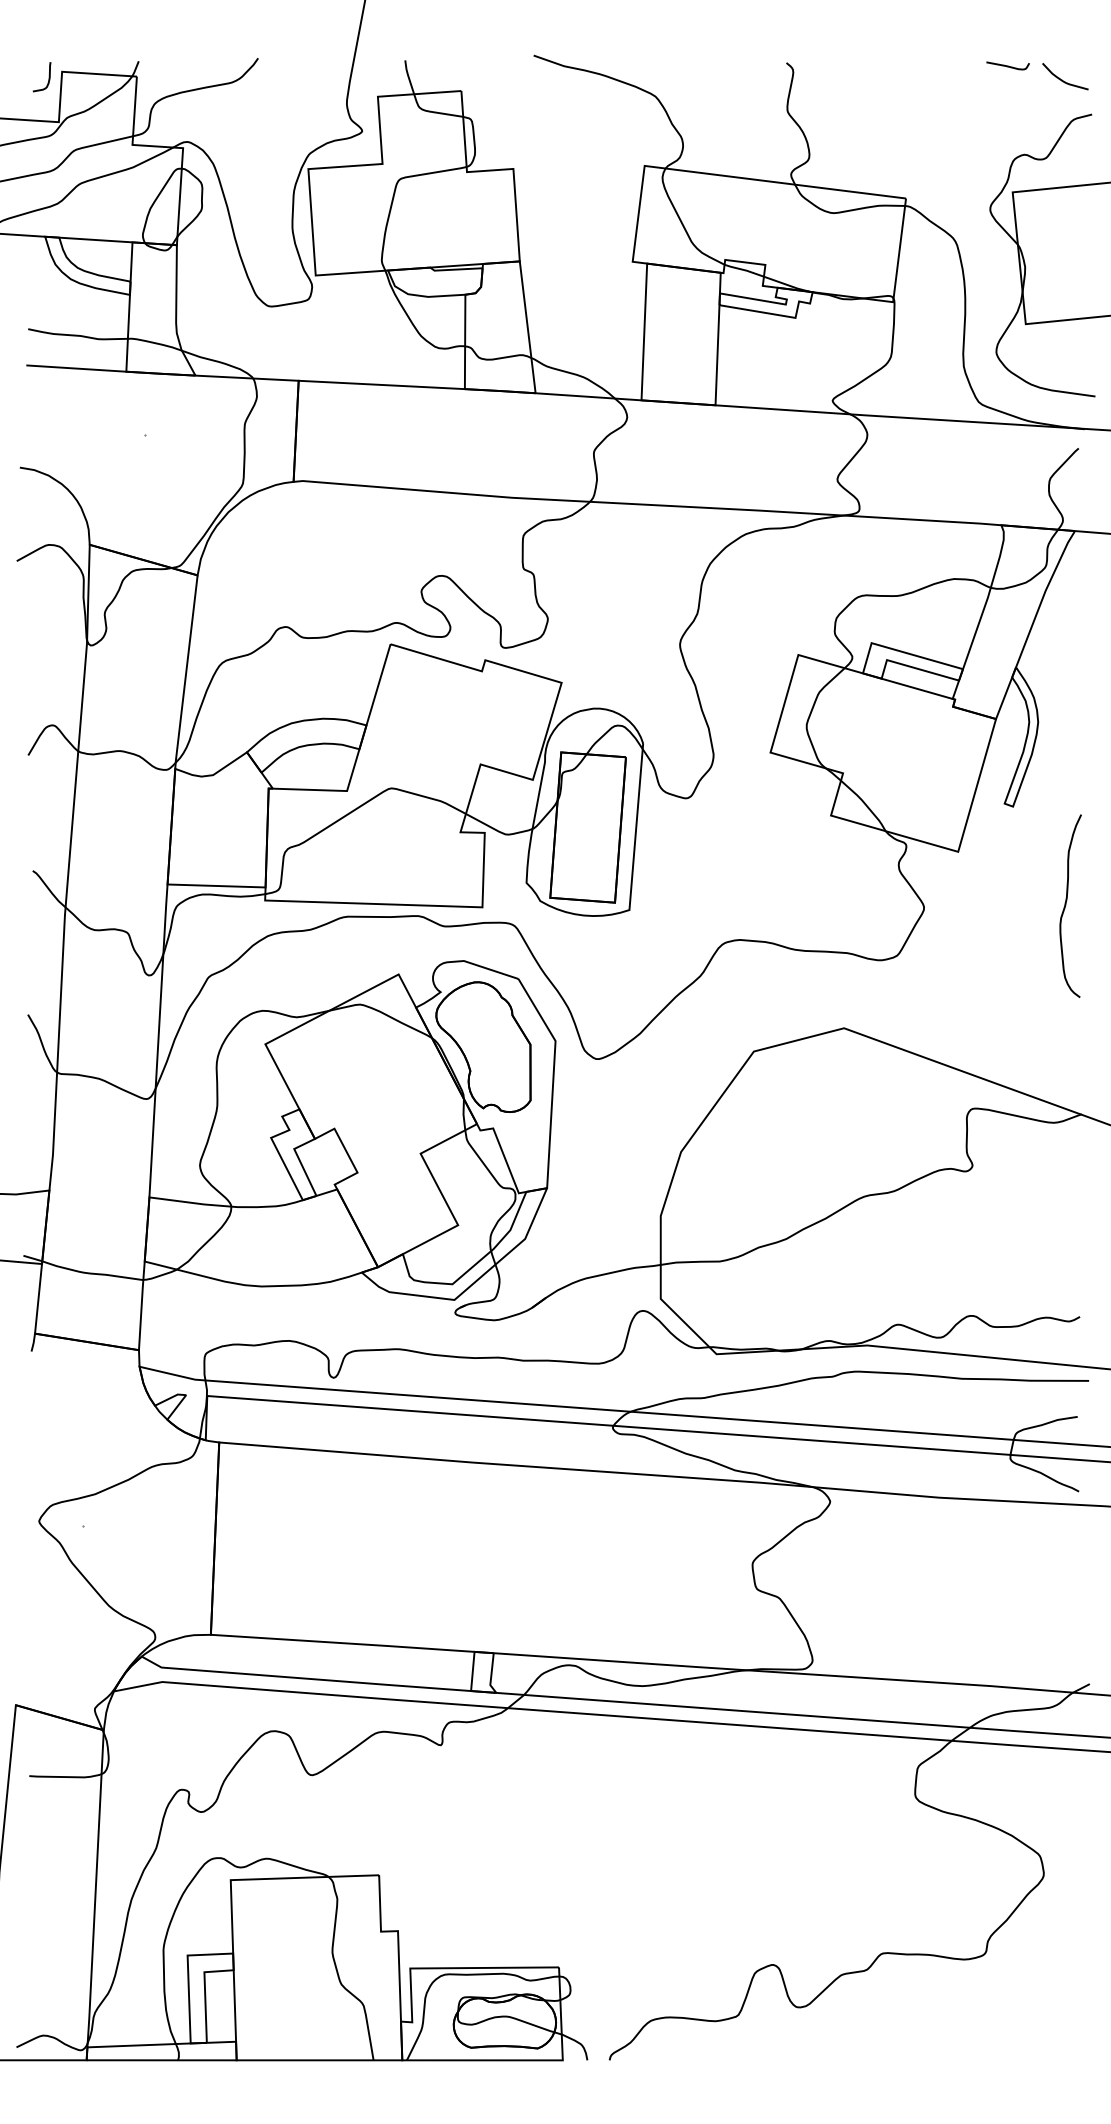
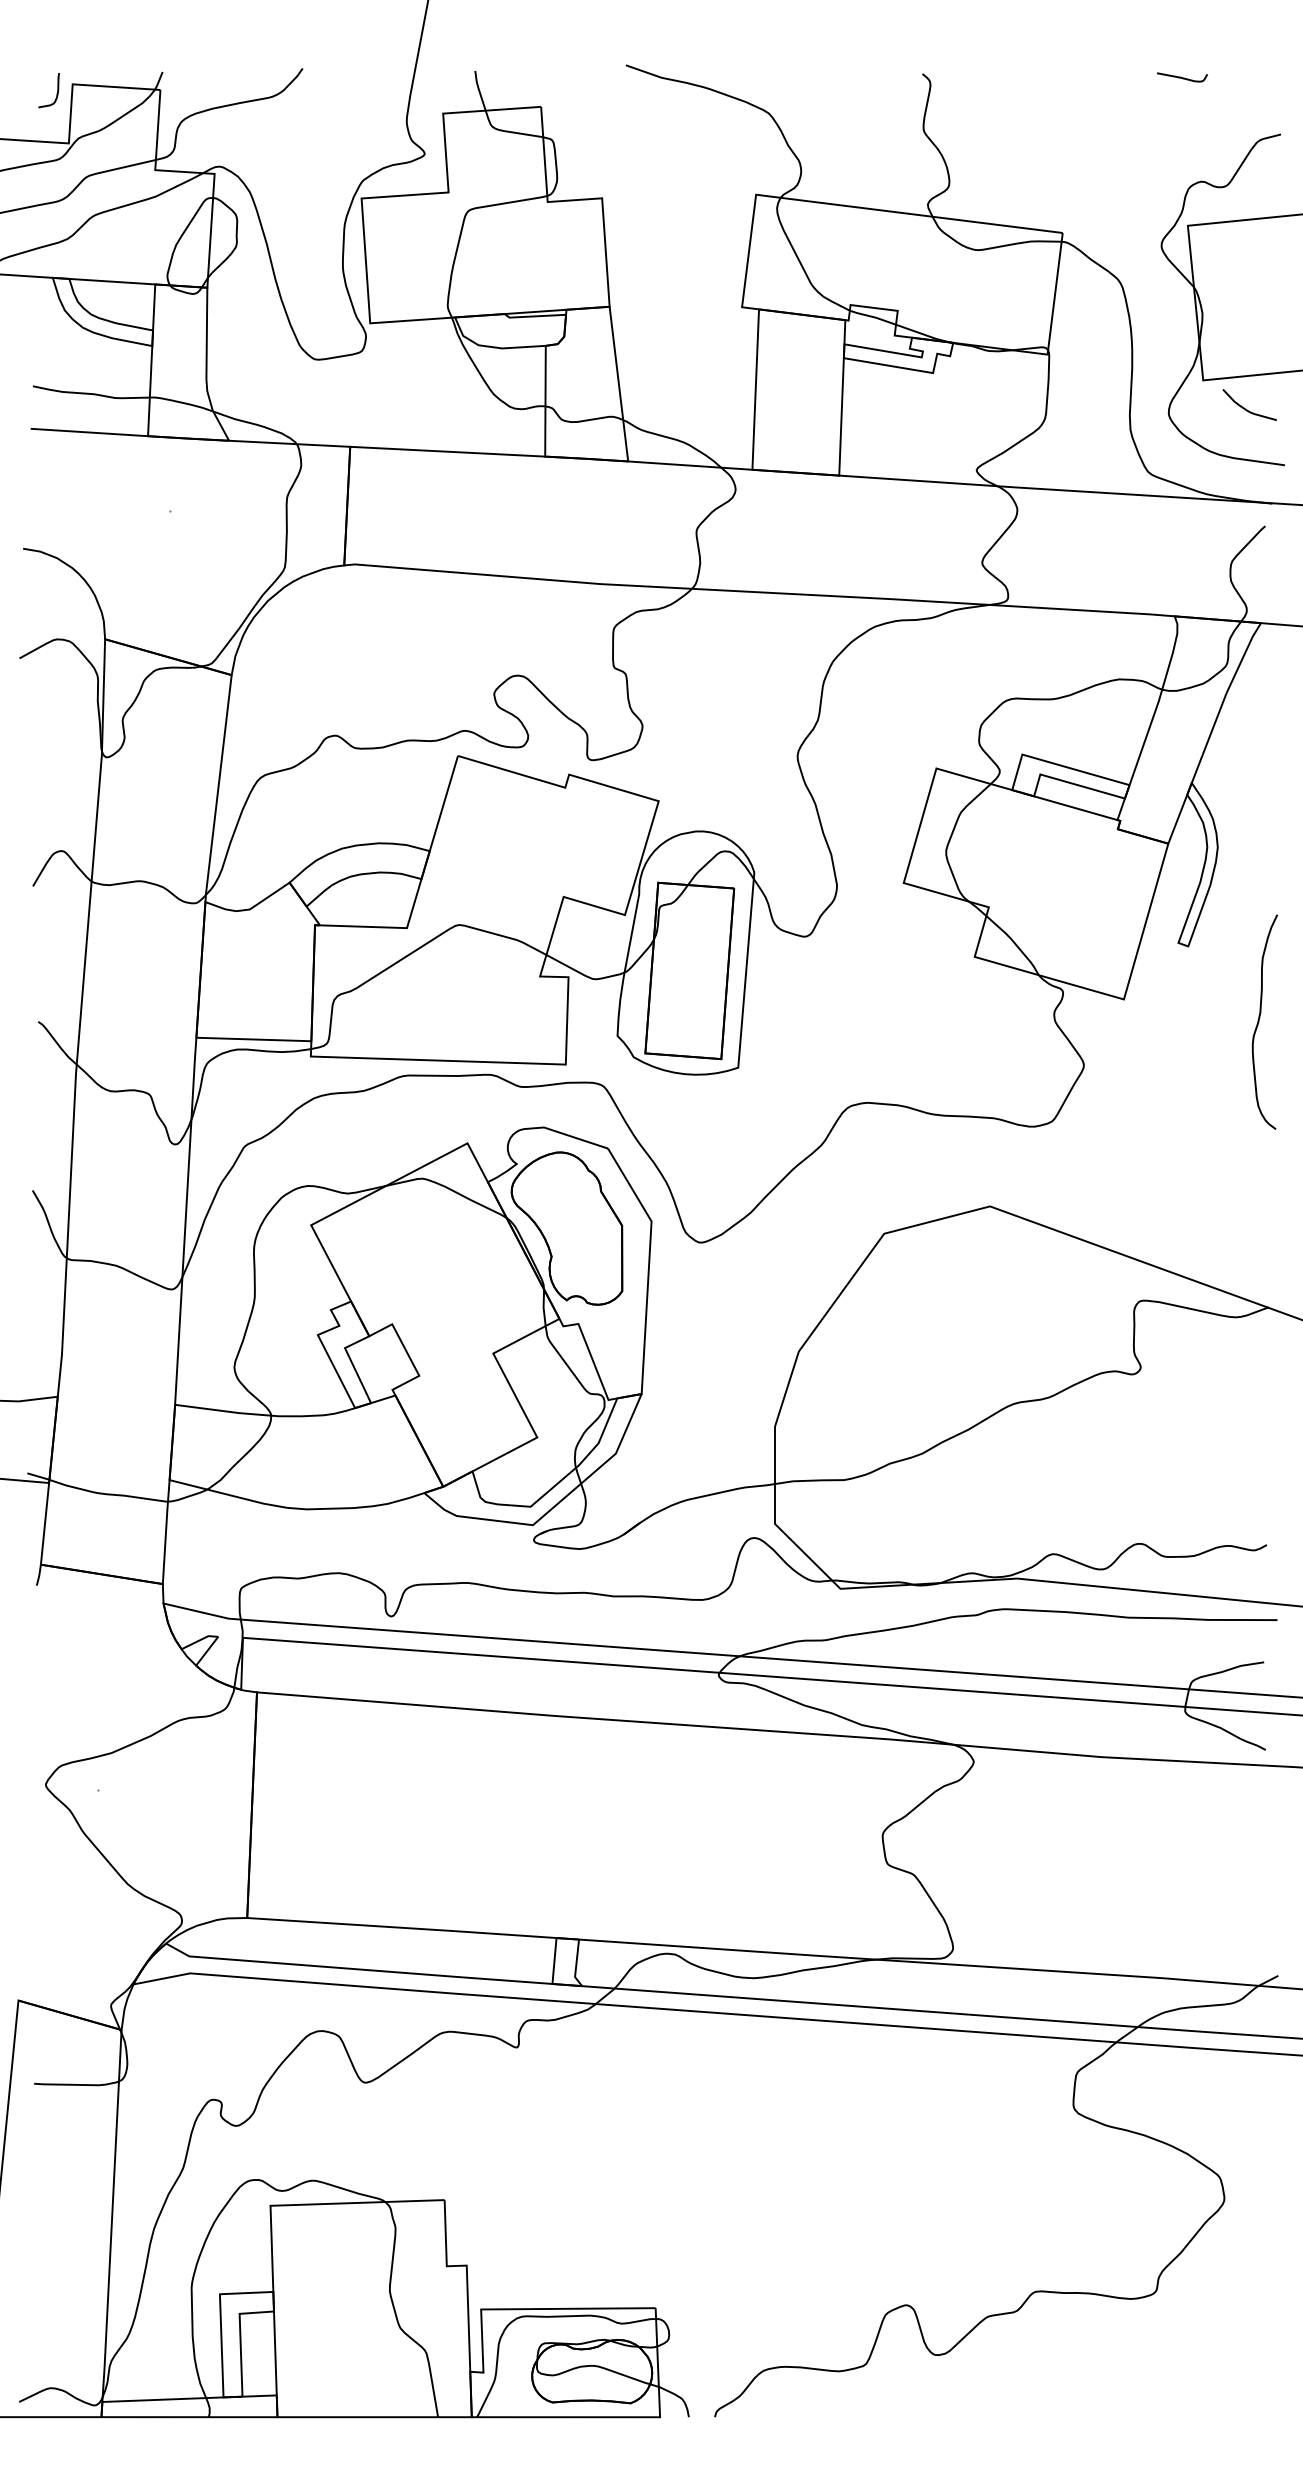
curve: (1063, 80) -> (1247, 409), moved
curve: (1066, 905) -> (1259, 1021), moved

